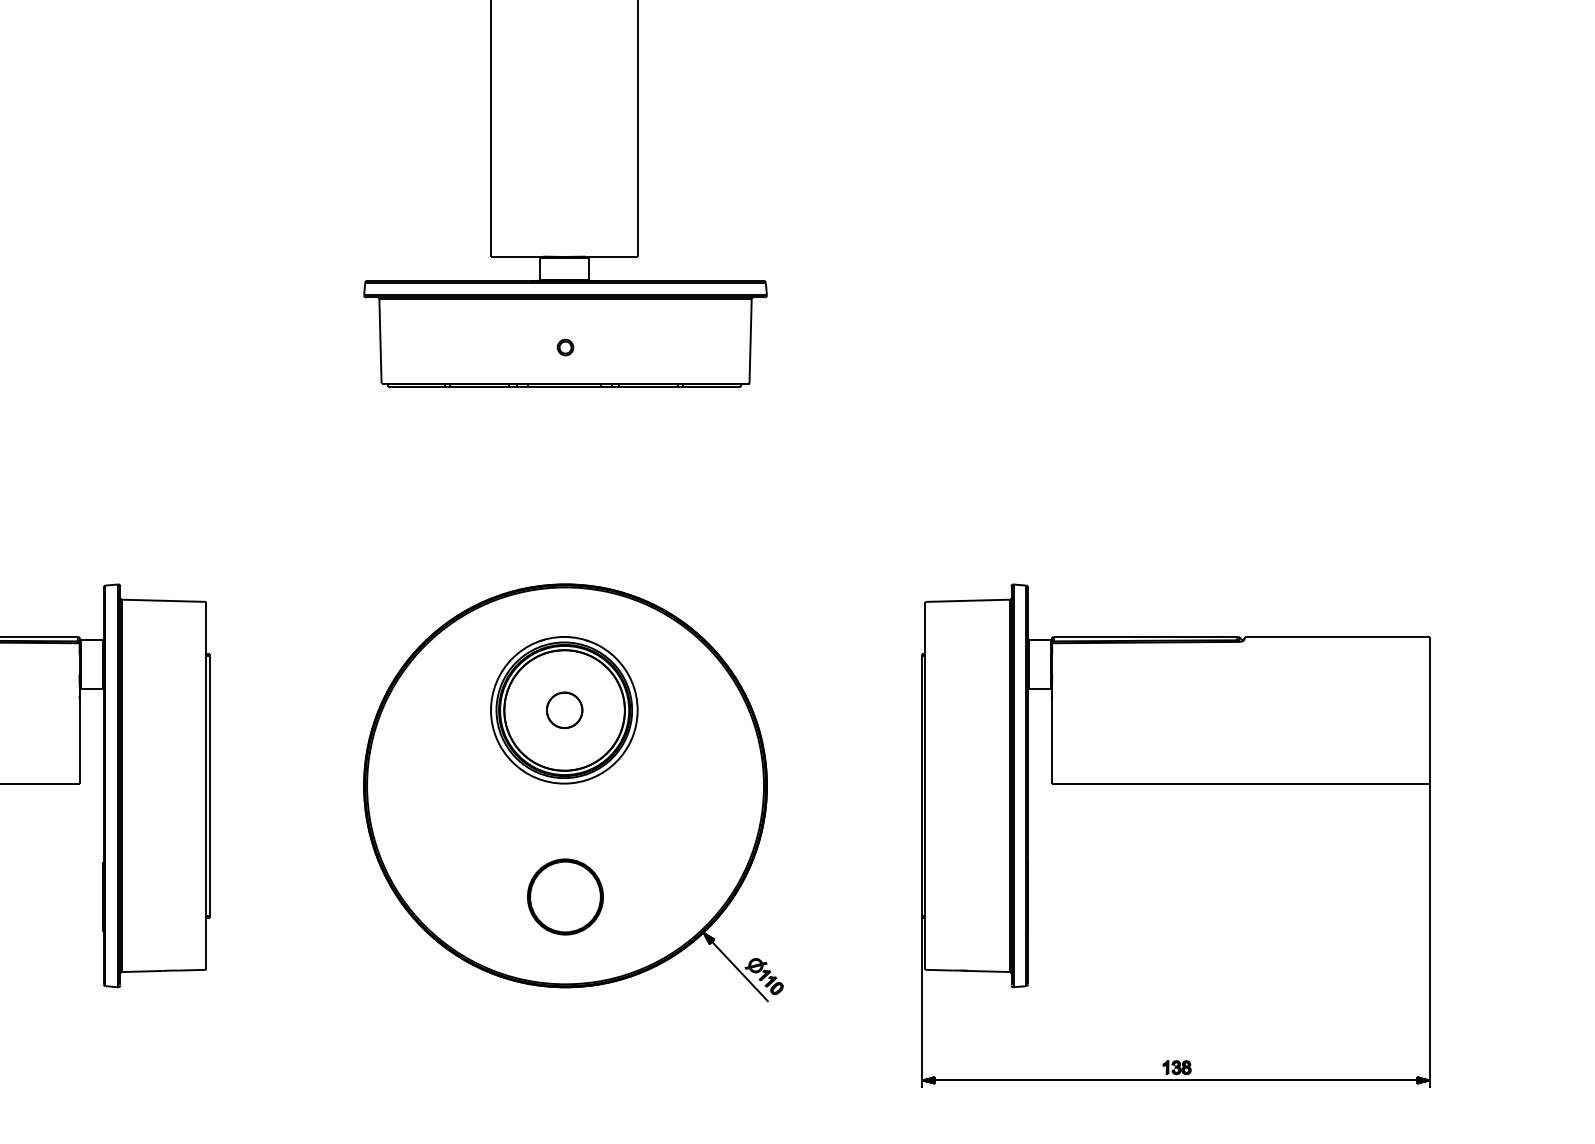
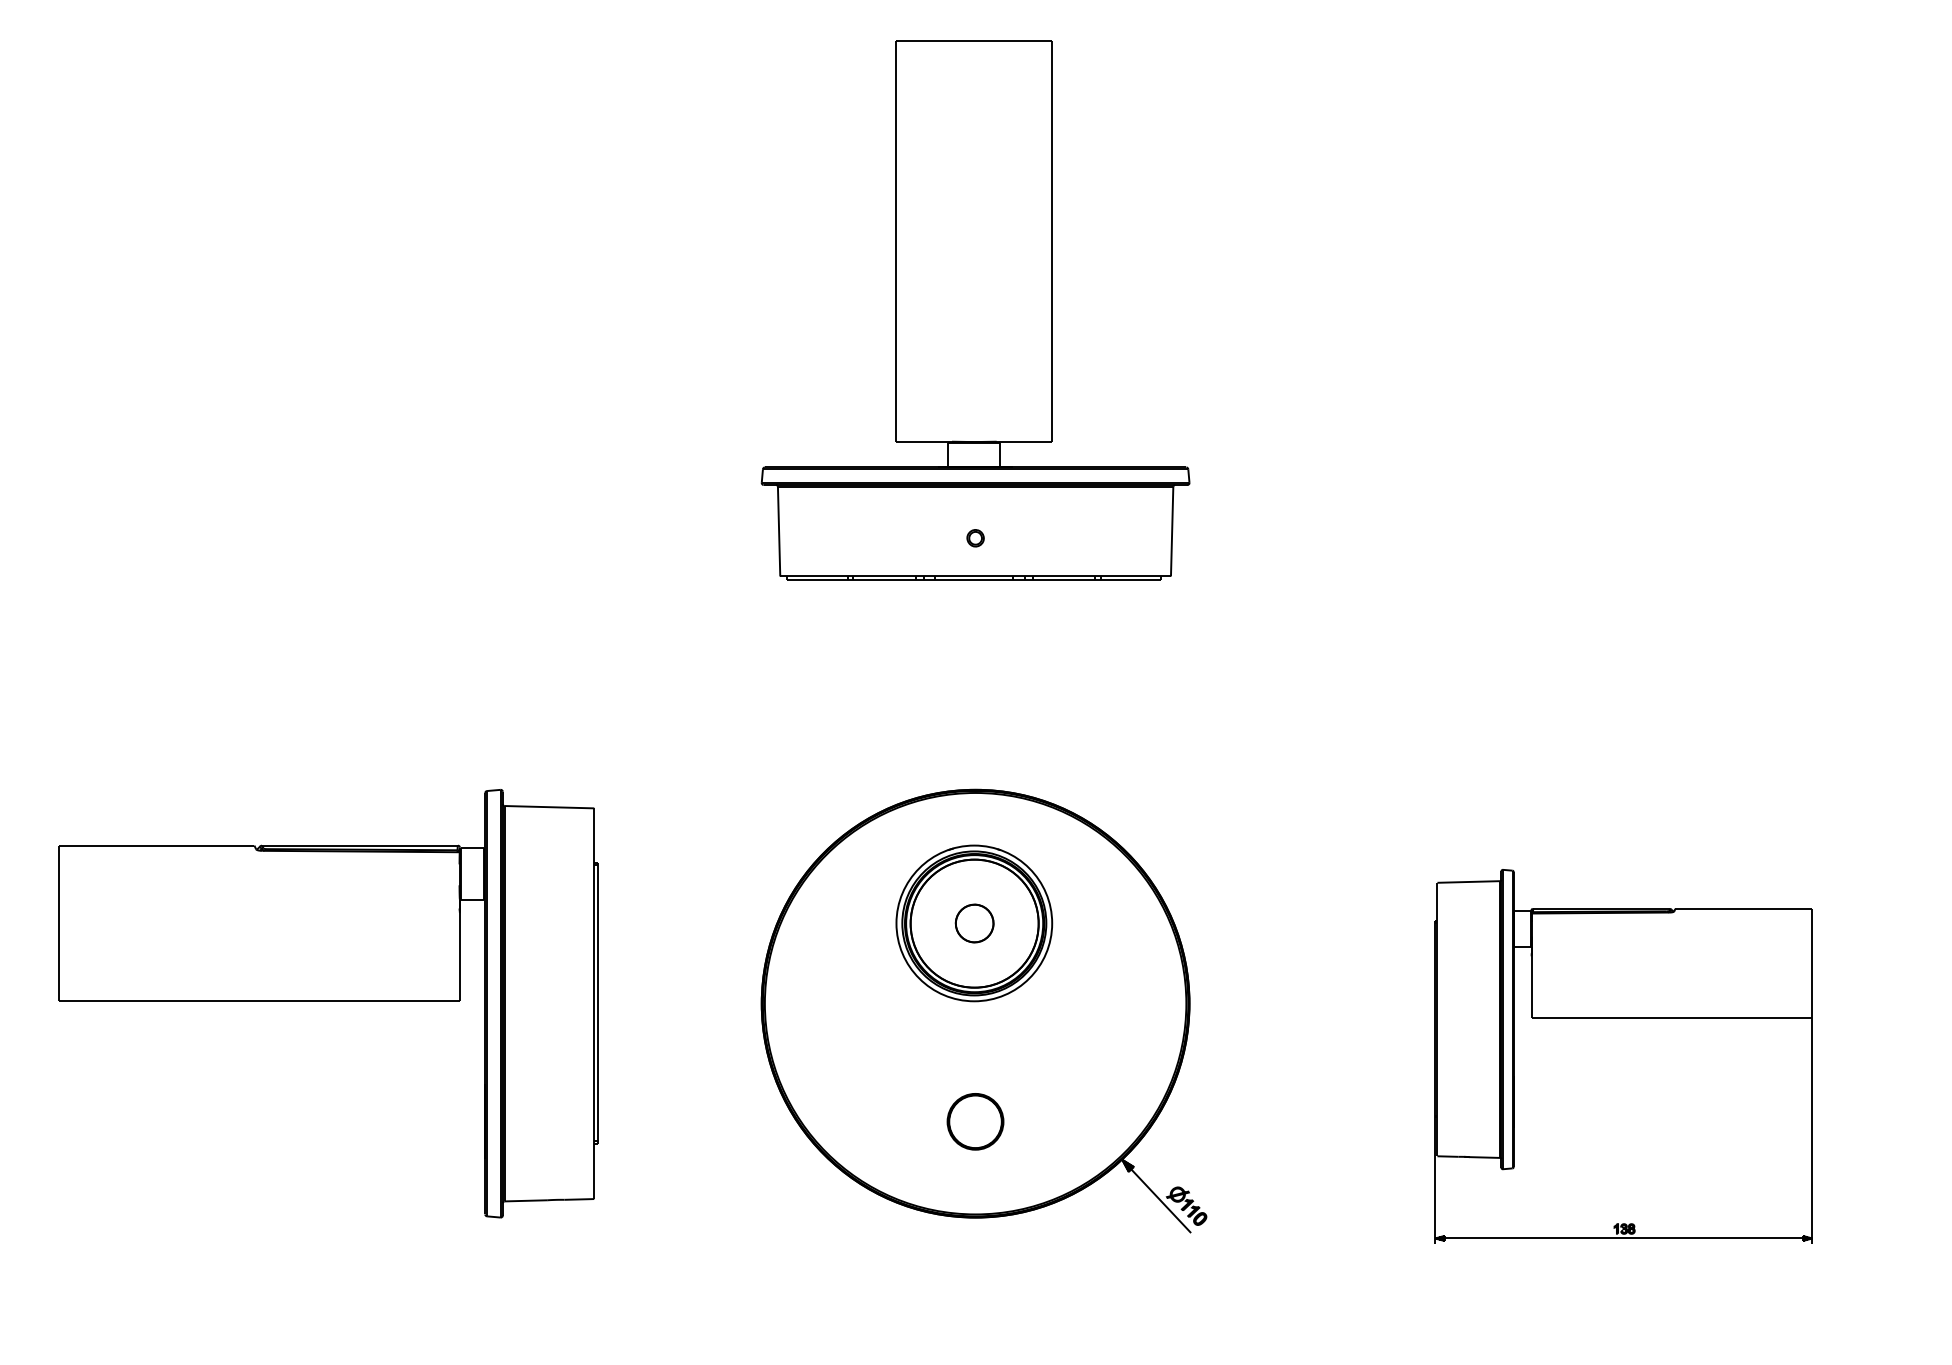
part: (1175, 835) -> (1623, 1056), size x0.7
part: (565, 896) -> (975, 1121), size x0.7

